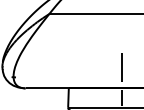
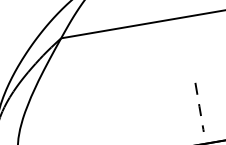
line: (121, 67) -> (199, 108), solid -> dashed

